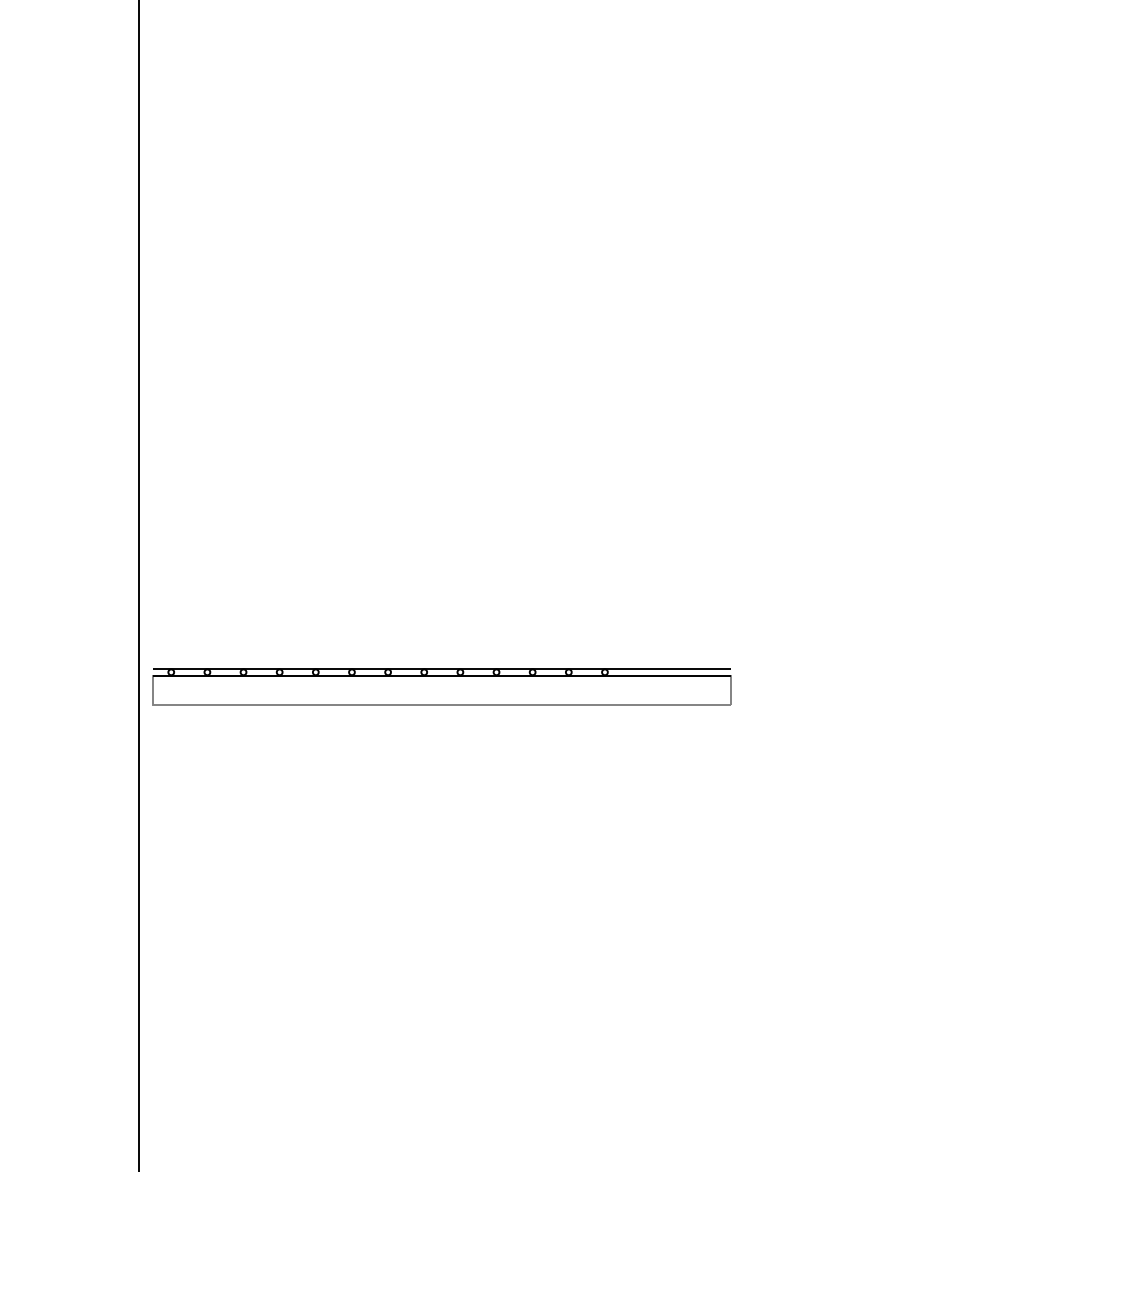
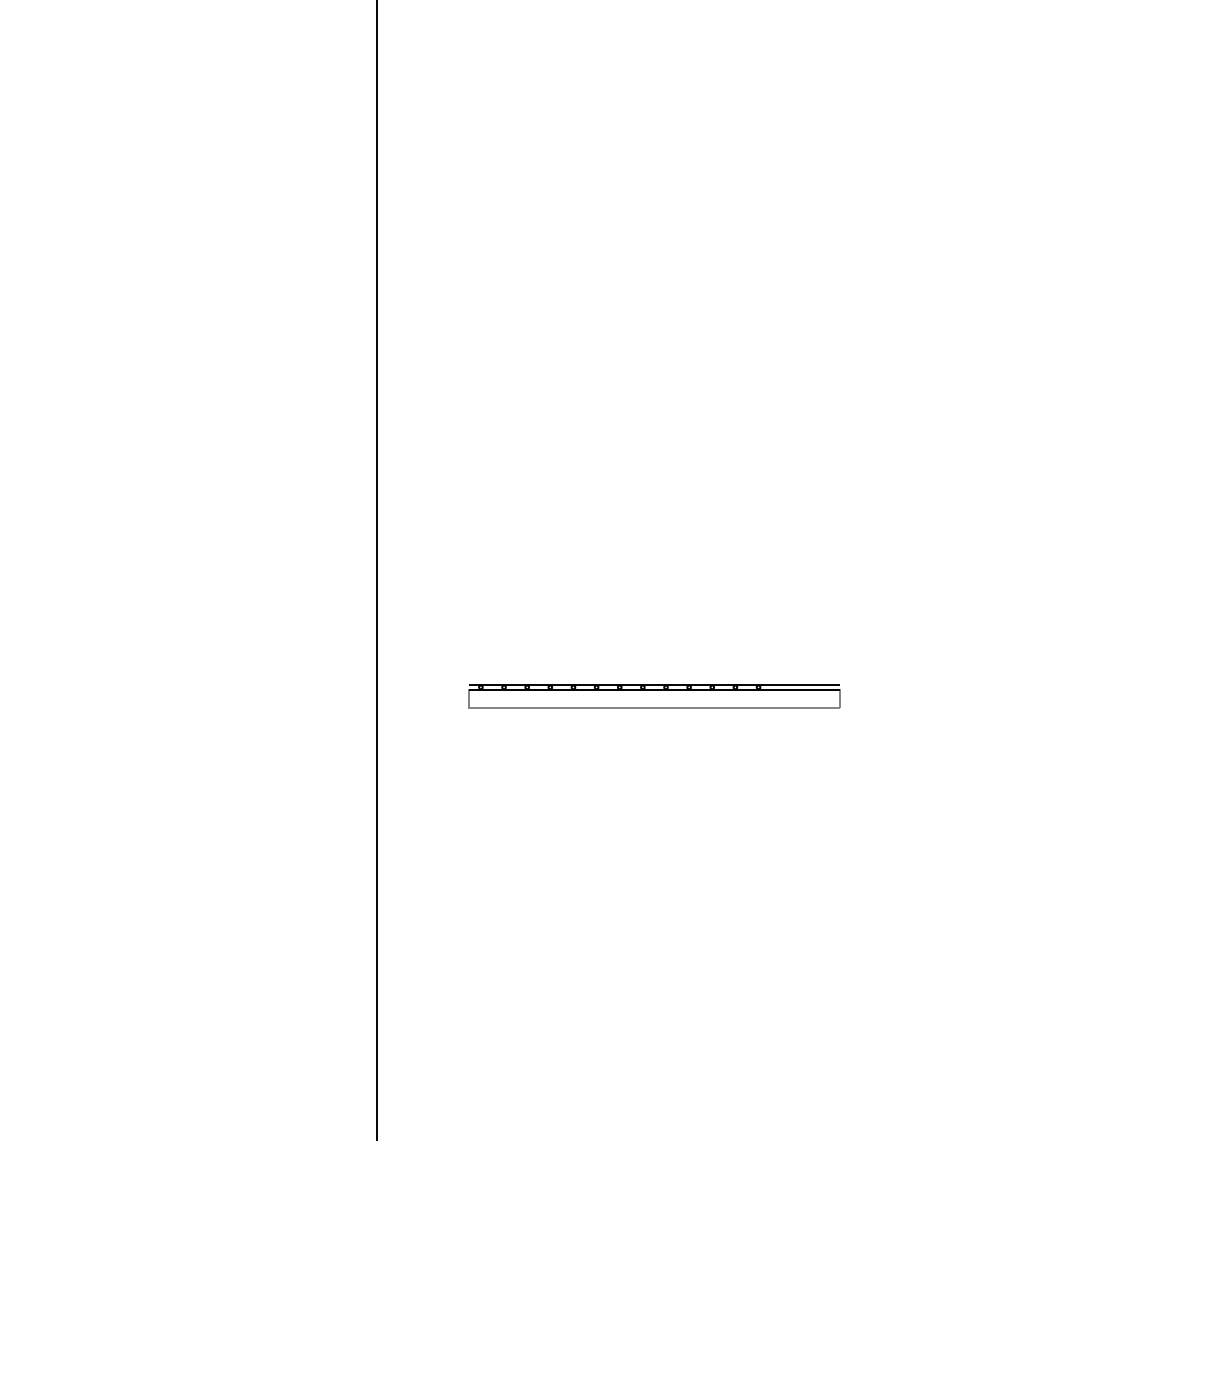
part: (442, 686) -> (654, 696), size x0.7

